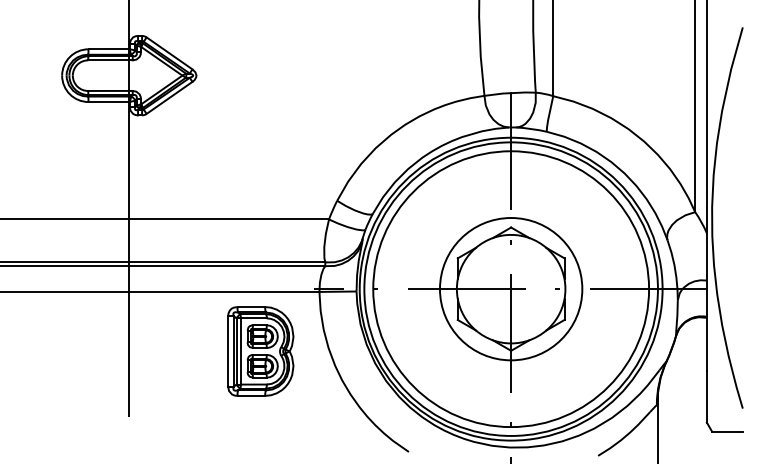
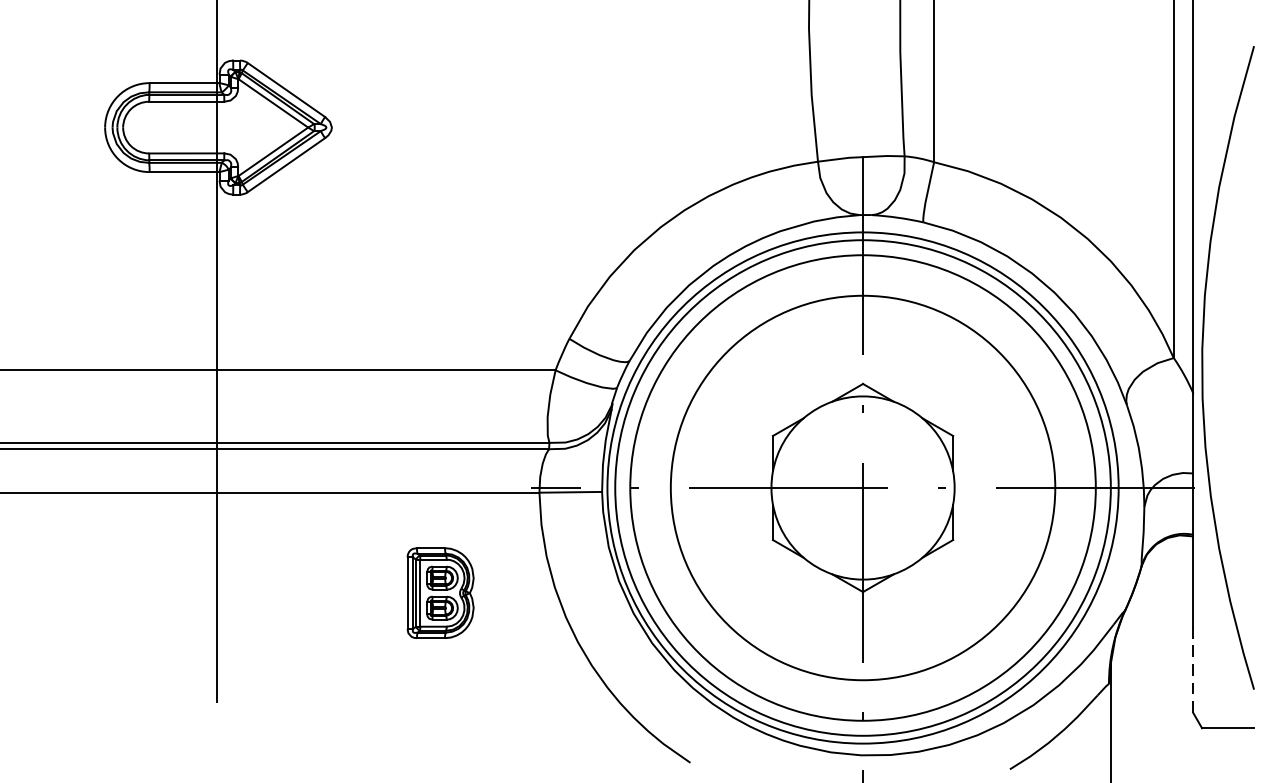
circle: (510, 289) -> (861, 488), size x1.6
part: (260, 351) -> (439, 593), size x0.6
line: (706, 397) -> (1192, 670), solid -> dashed

